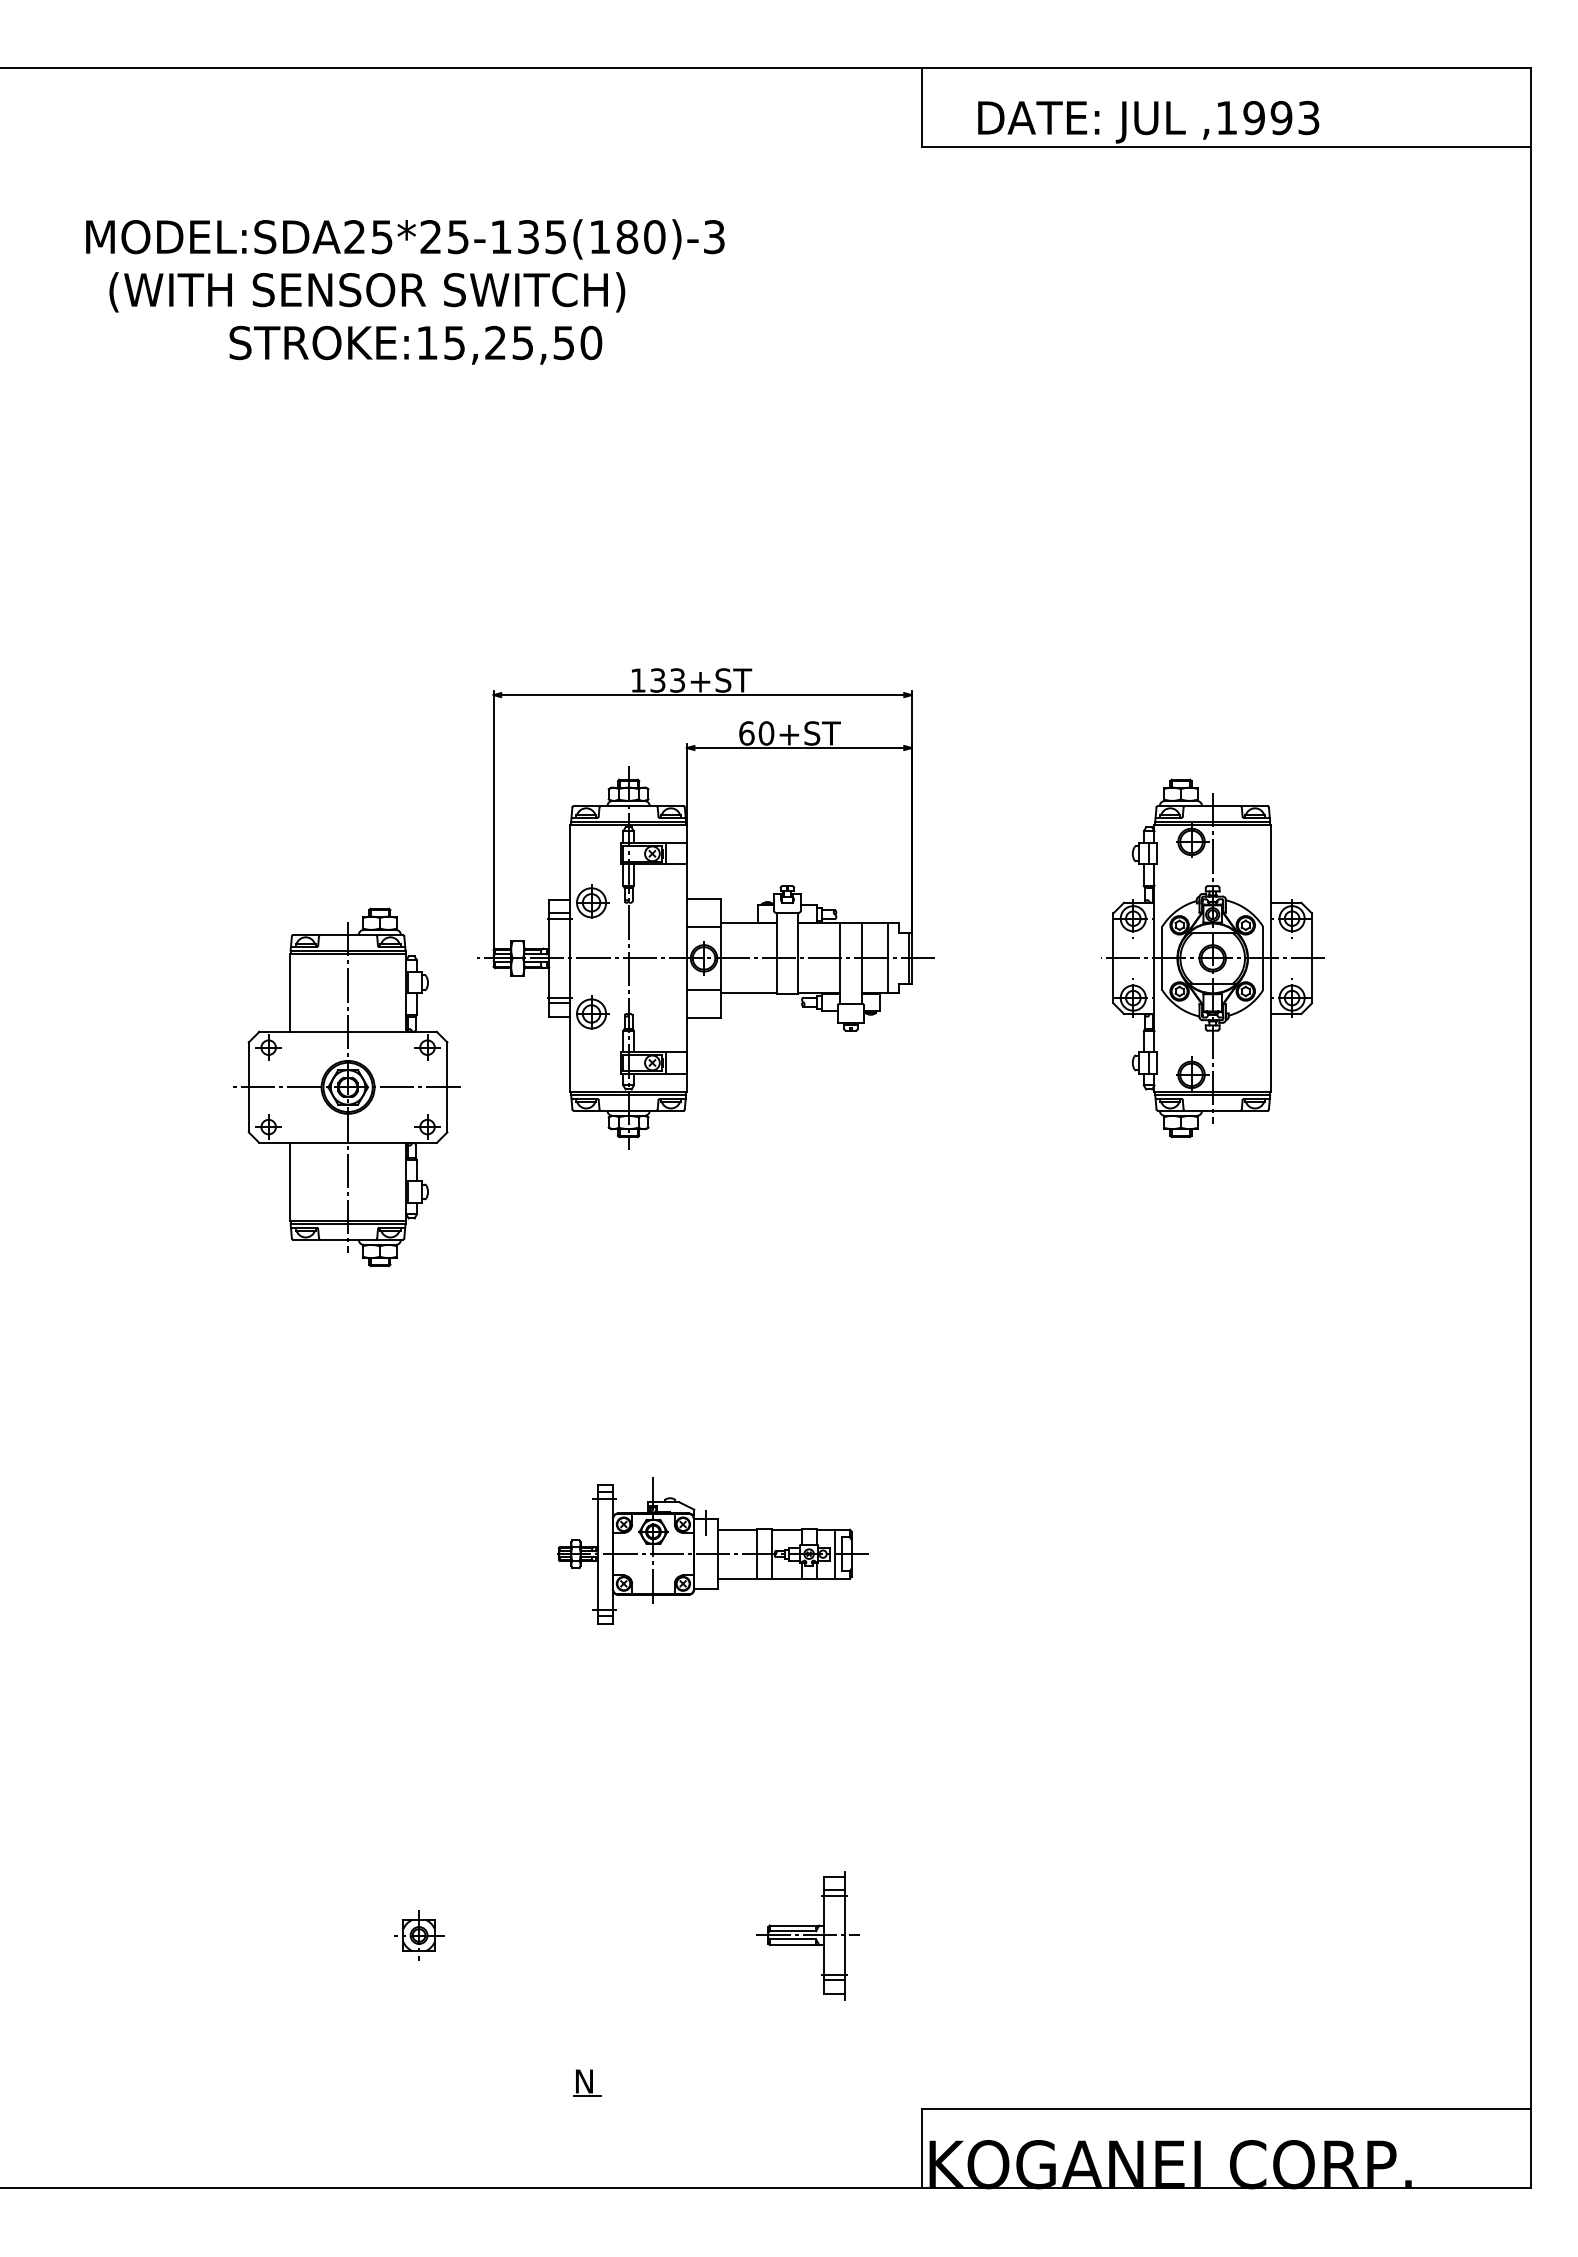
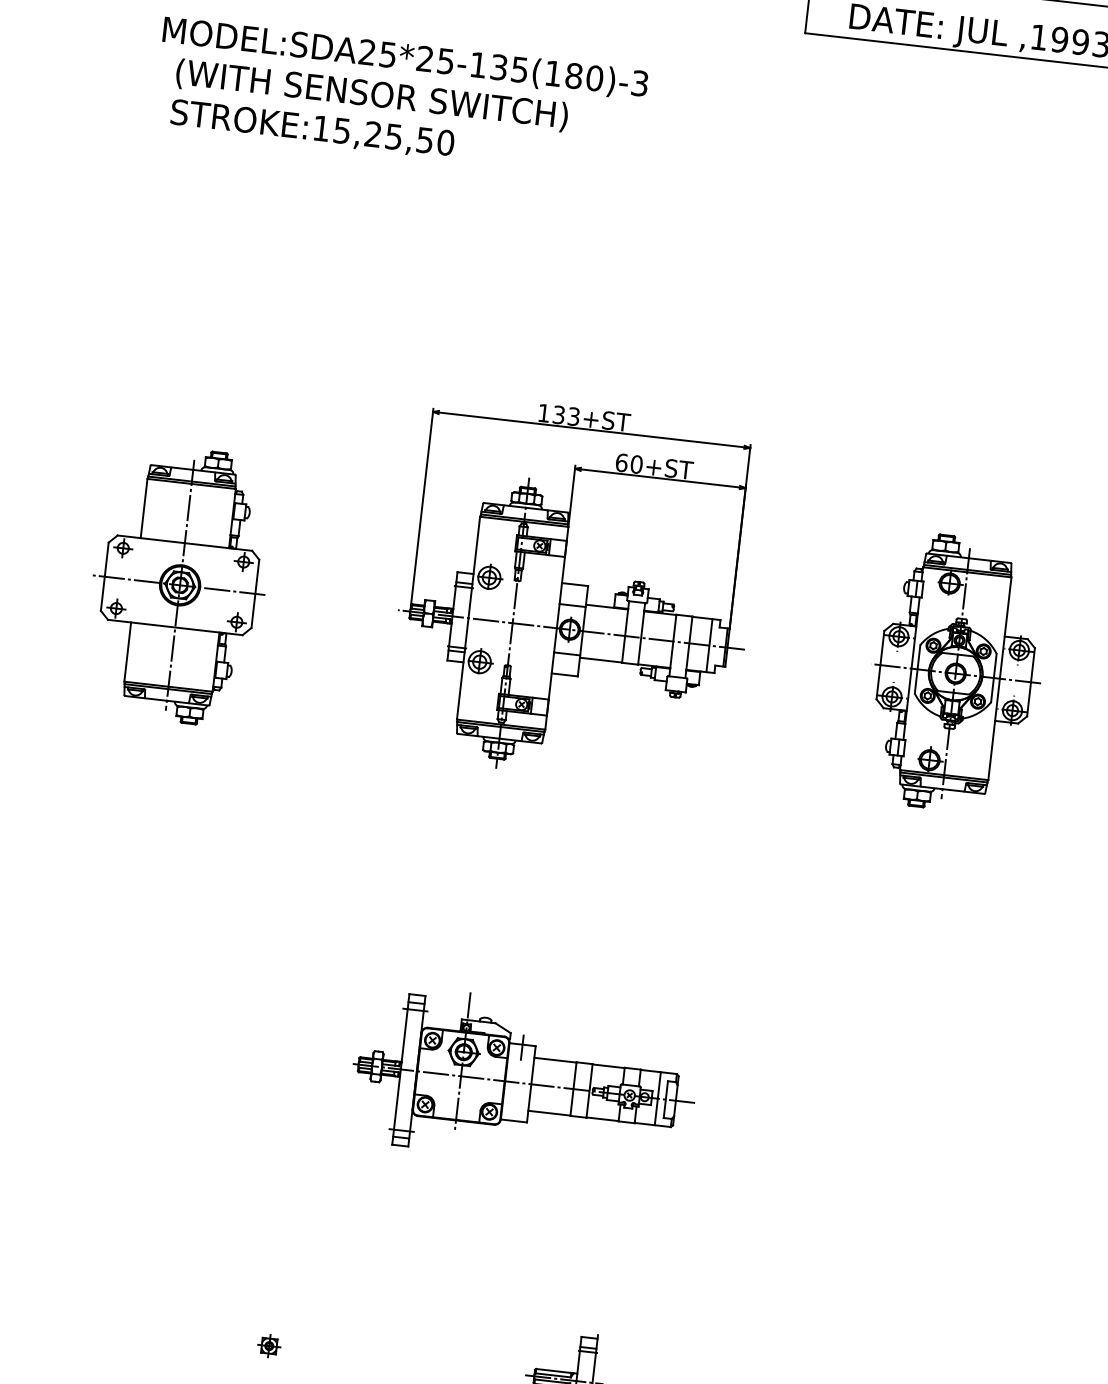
text: (415, 344) -> (312, 128), moved
part: (346, 1087) -> (178, 585), moved
part: (711, 1550) -> (524, 1079), size x1.43
part: (418, 1934) -> (268, 1345), size x0.62

